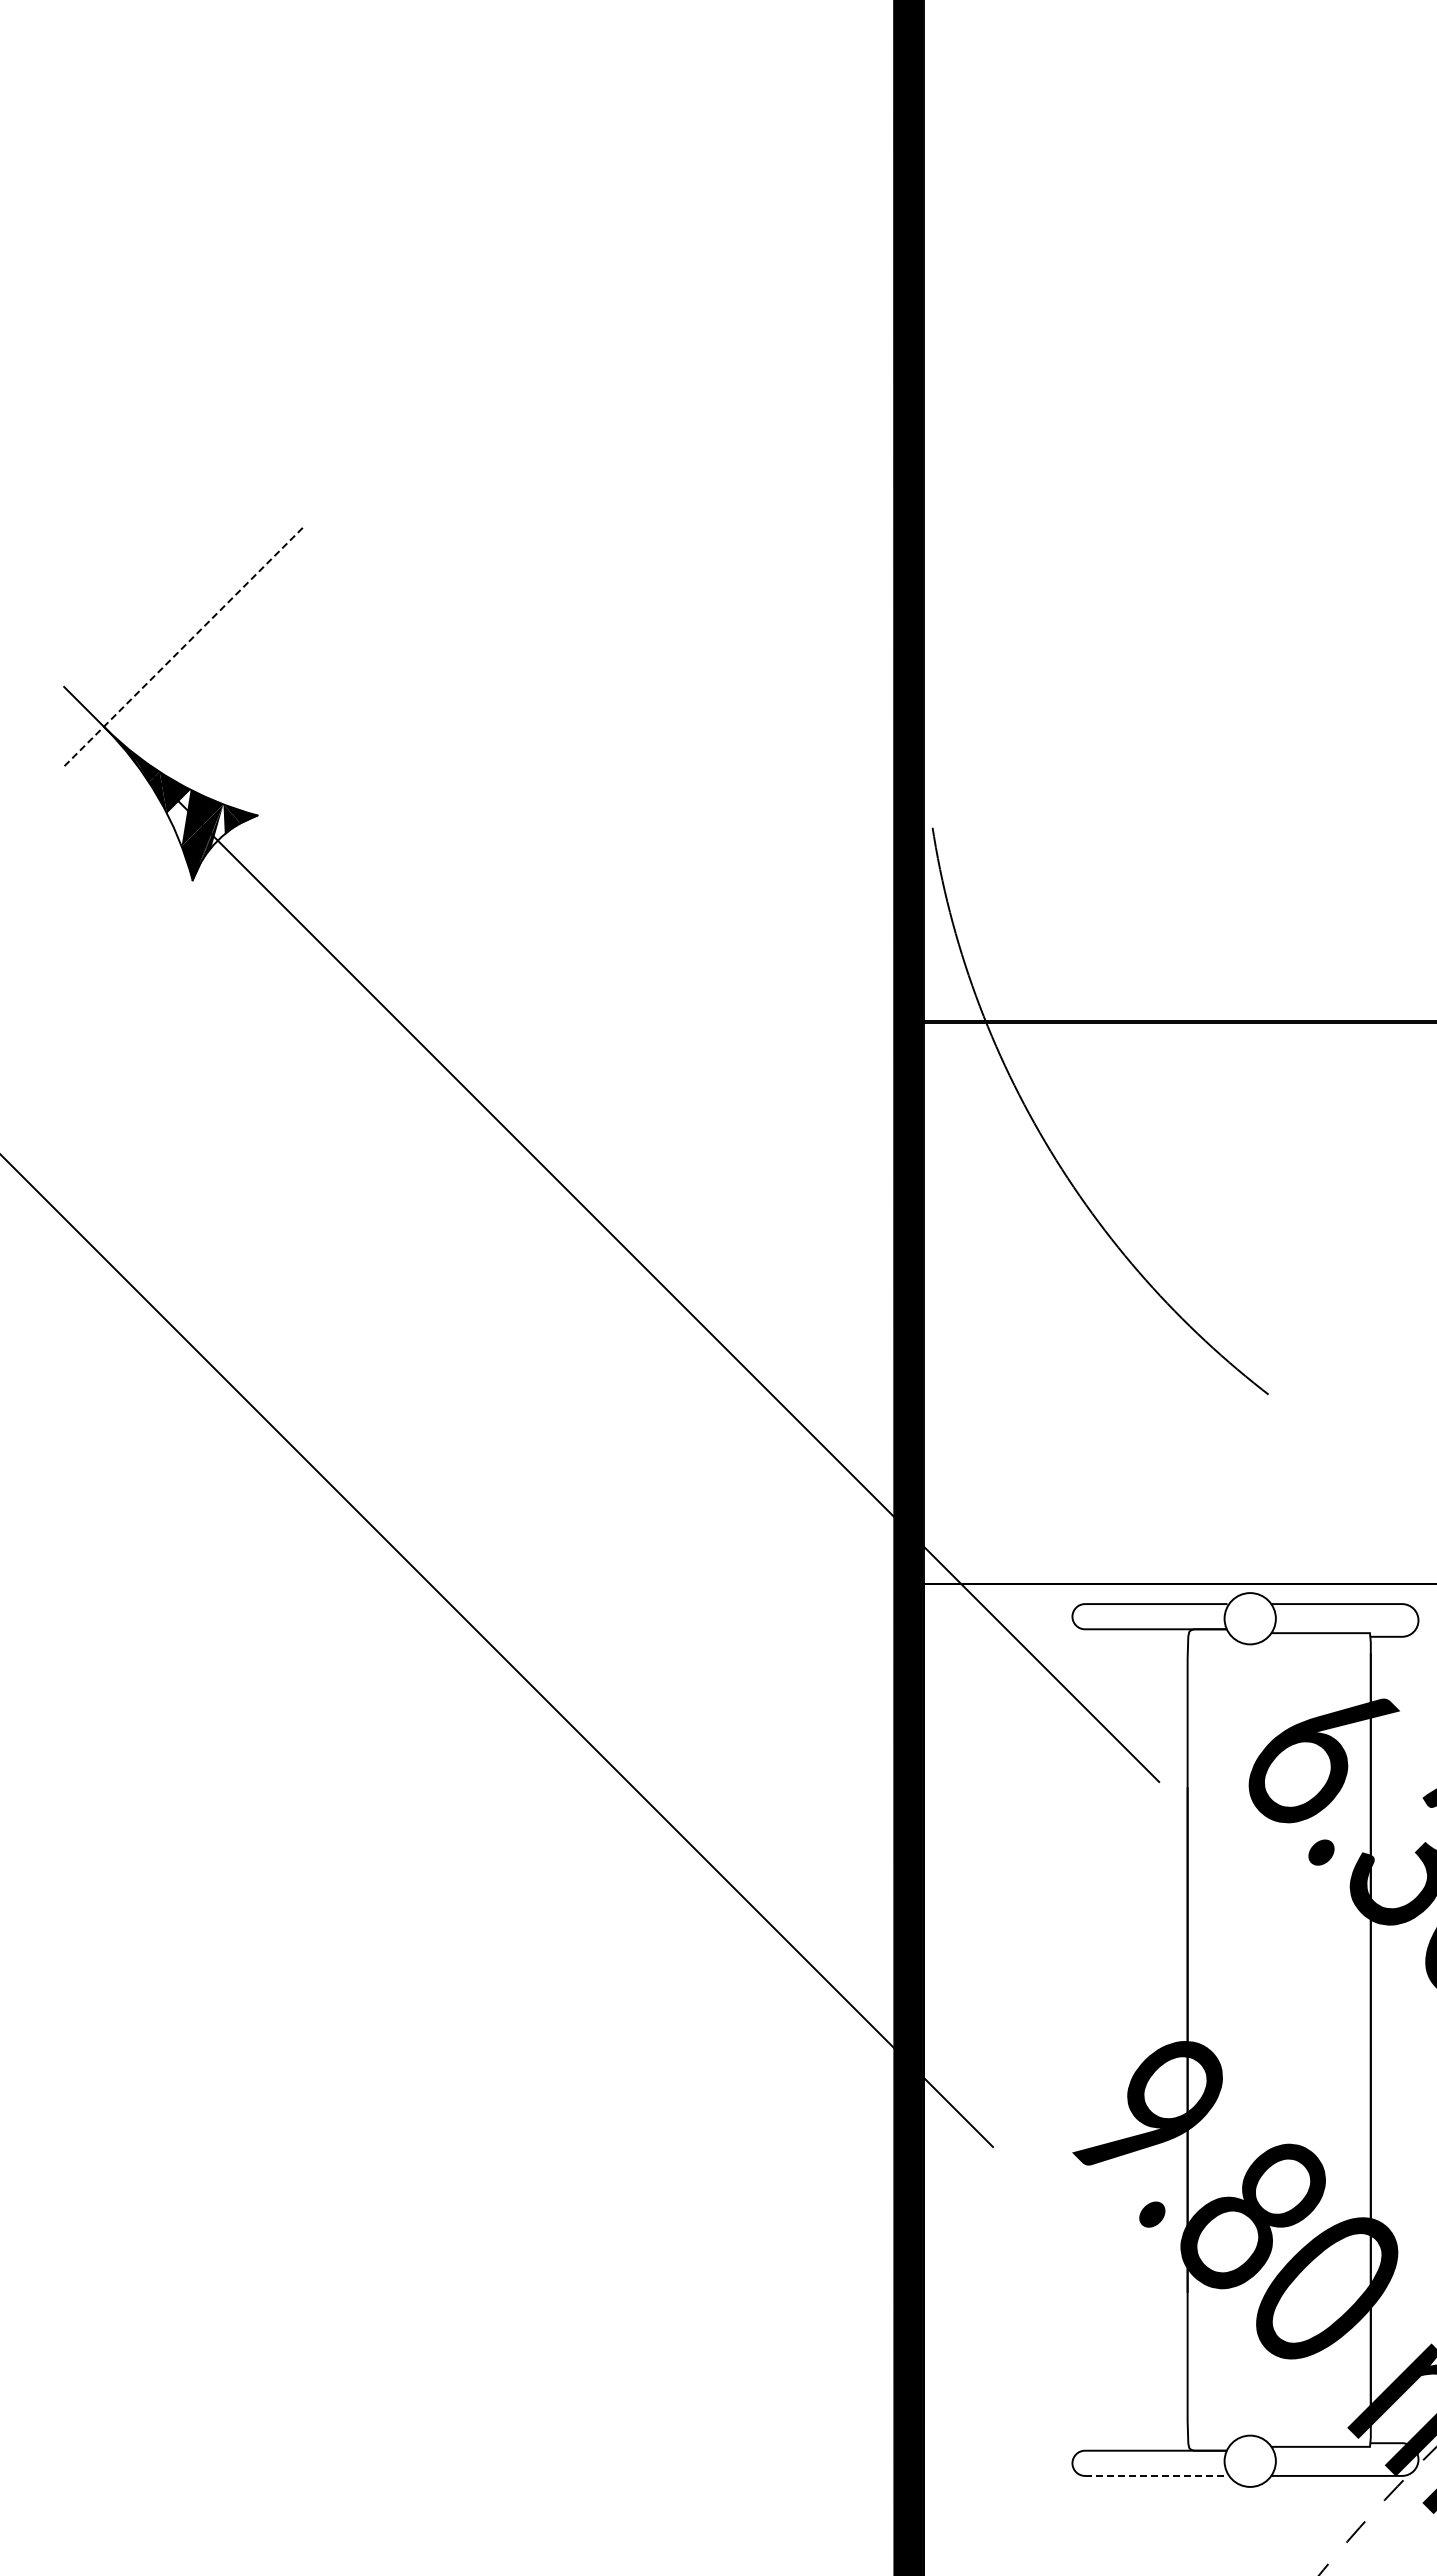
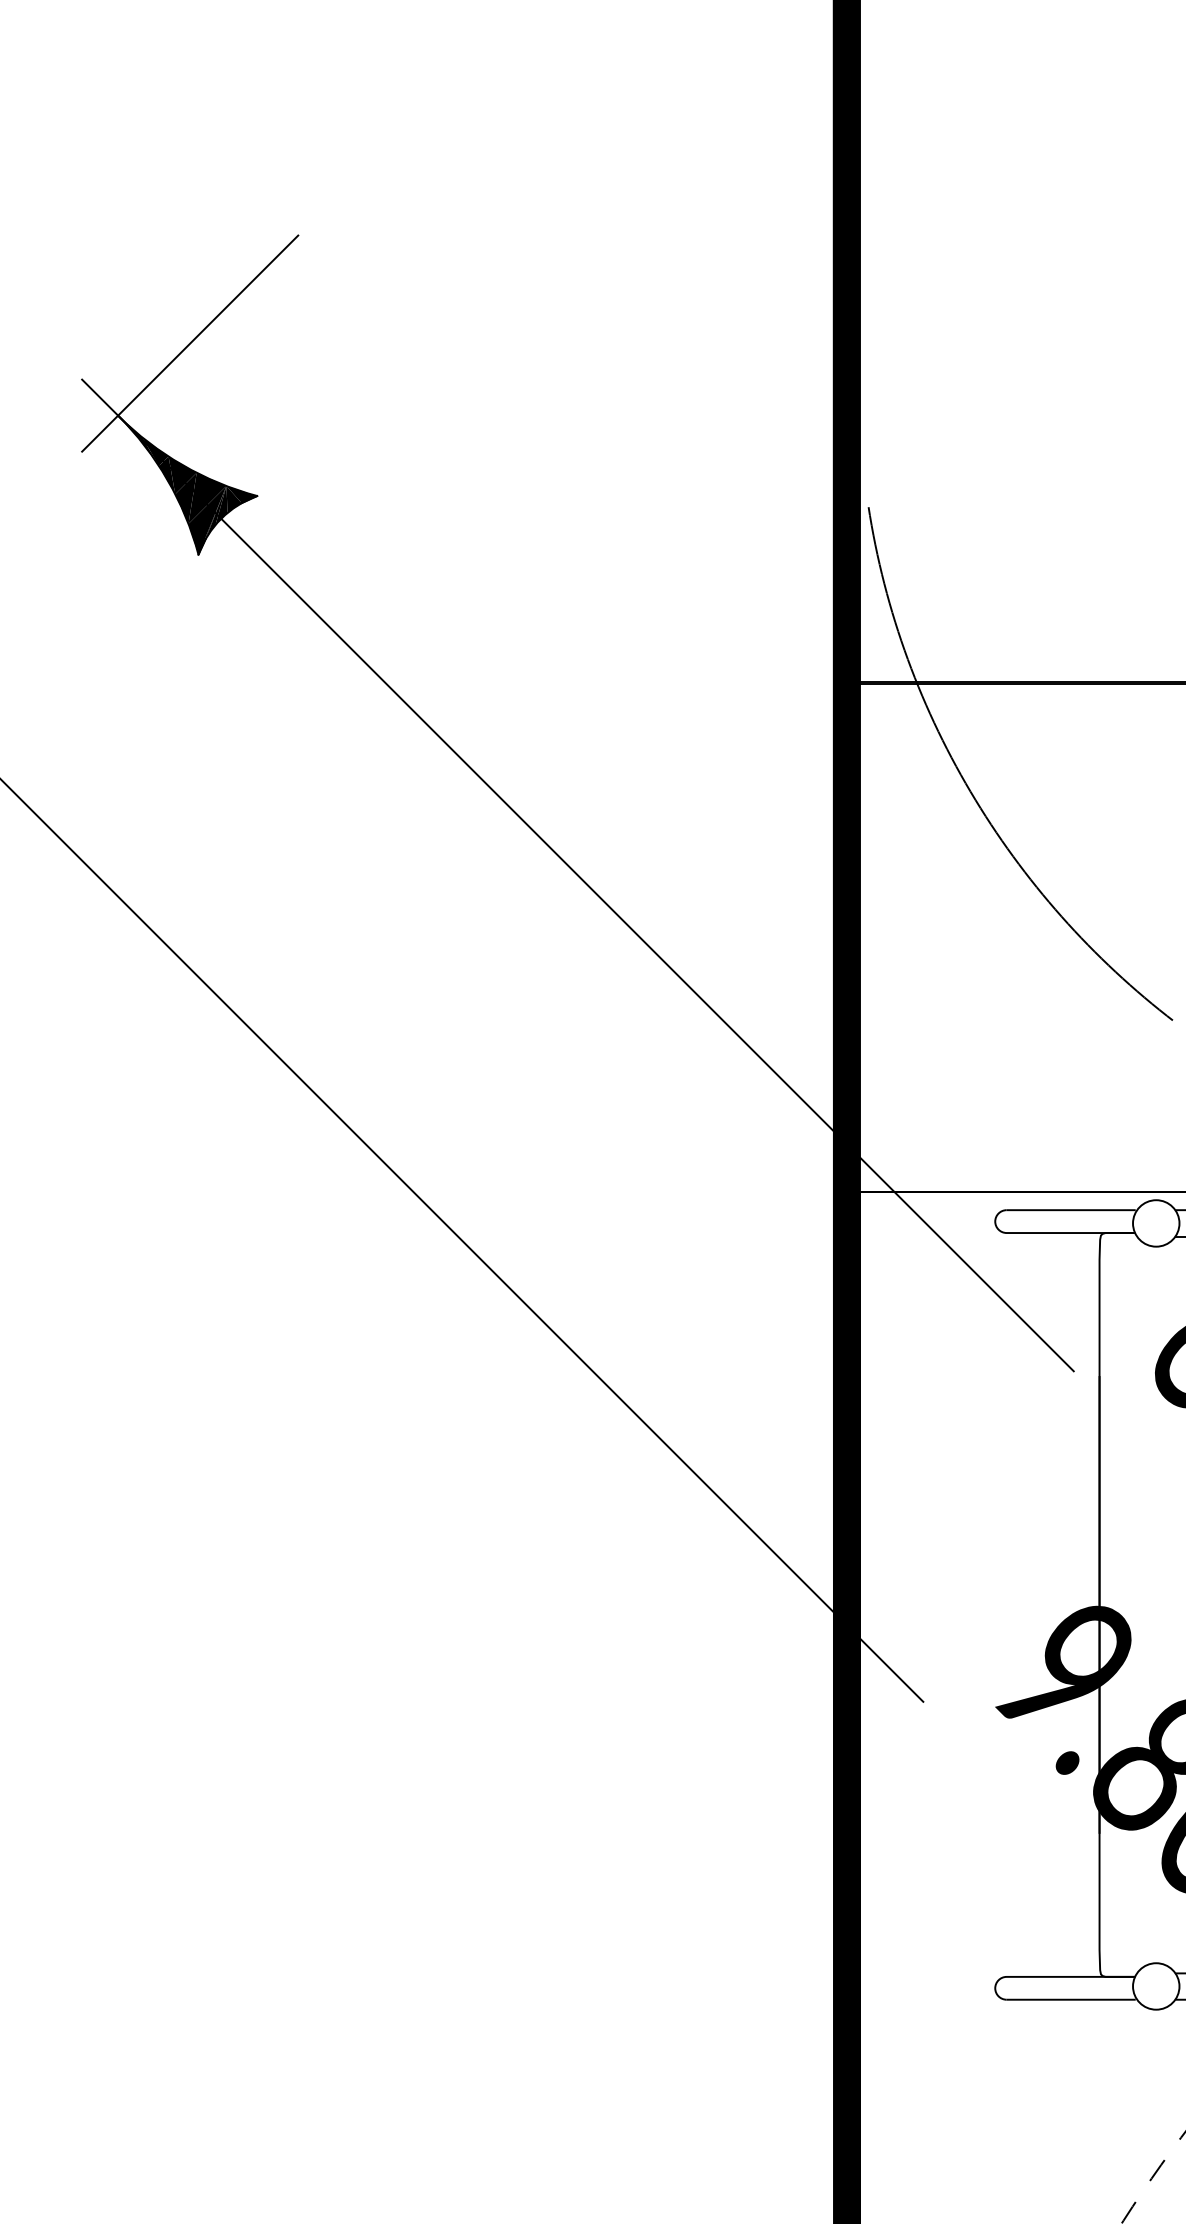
line: (183, 647) -> (190, 343), dashed -> solid
fill: (178, 817) -> (185, 497), added
fill: (217, 825) -> (220, 505), added
line: (1156, 2475) -> (1071, 1999), dashed -> solid

